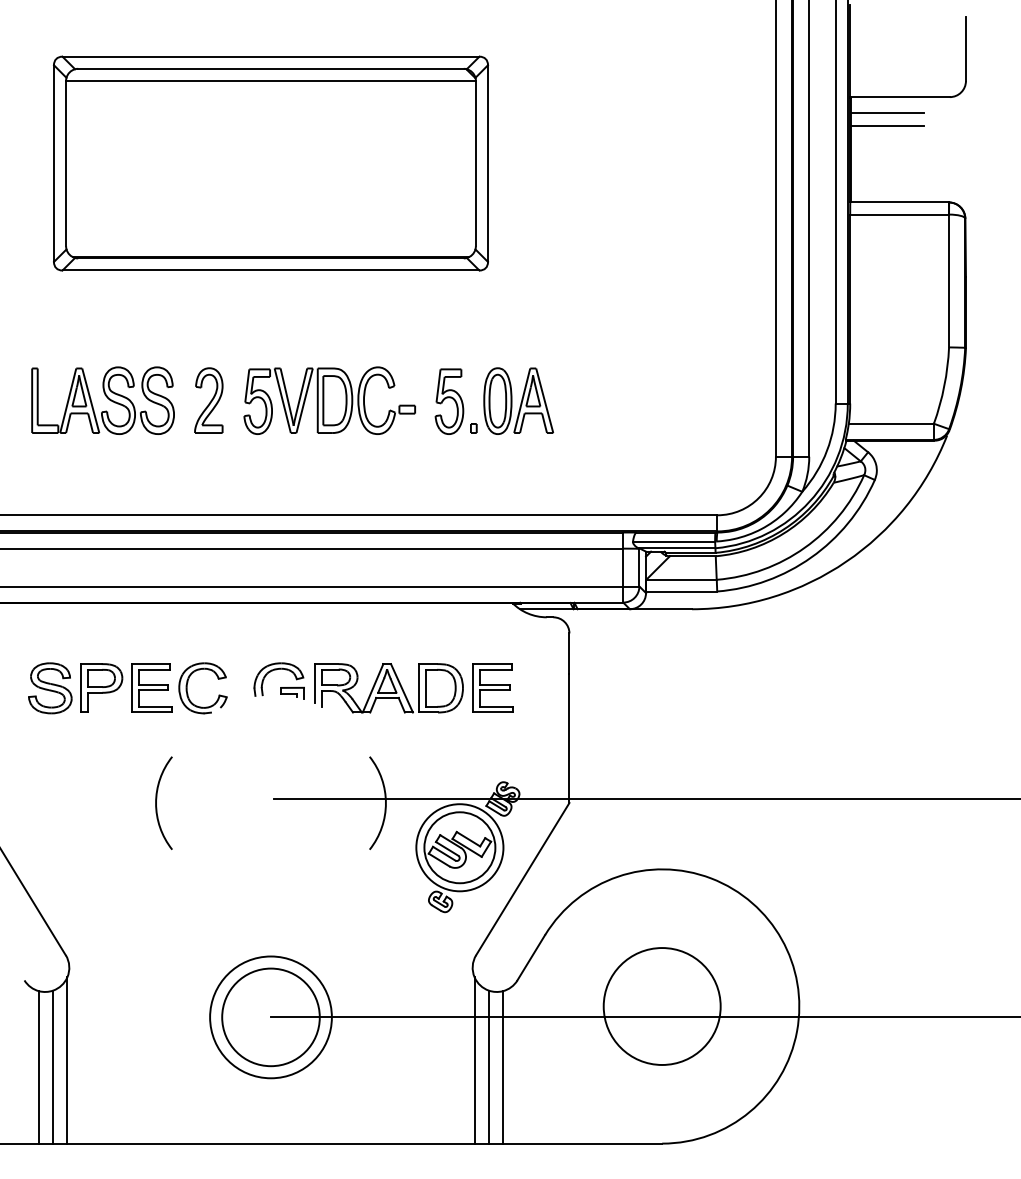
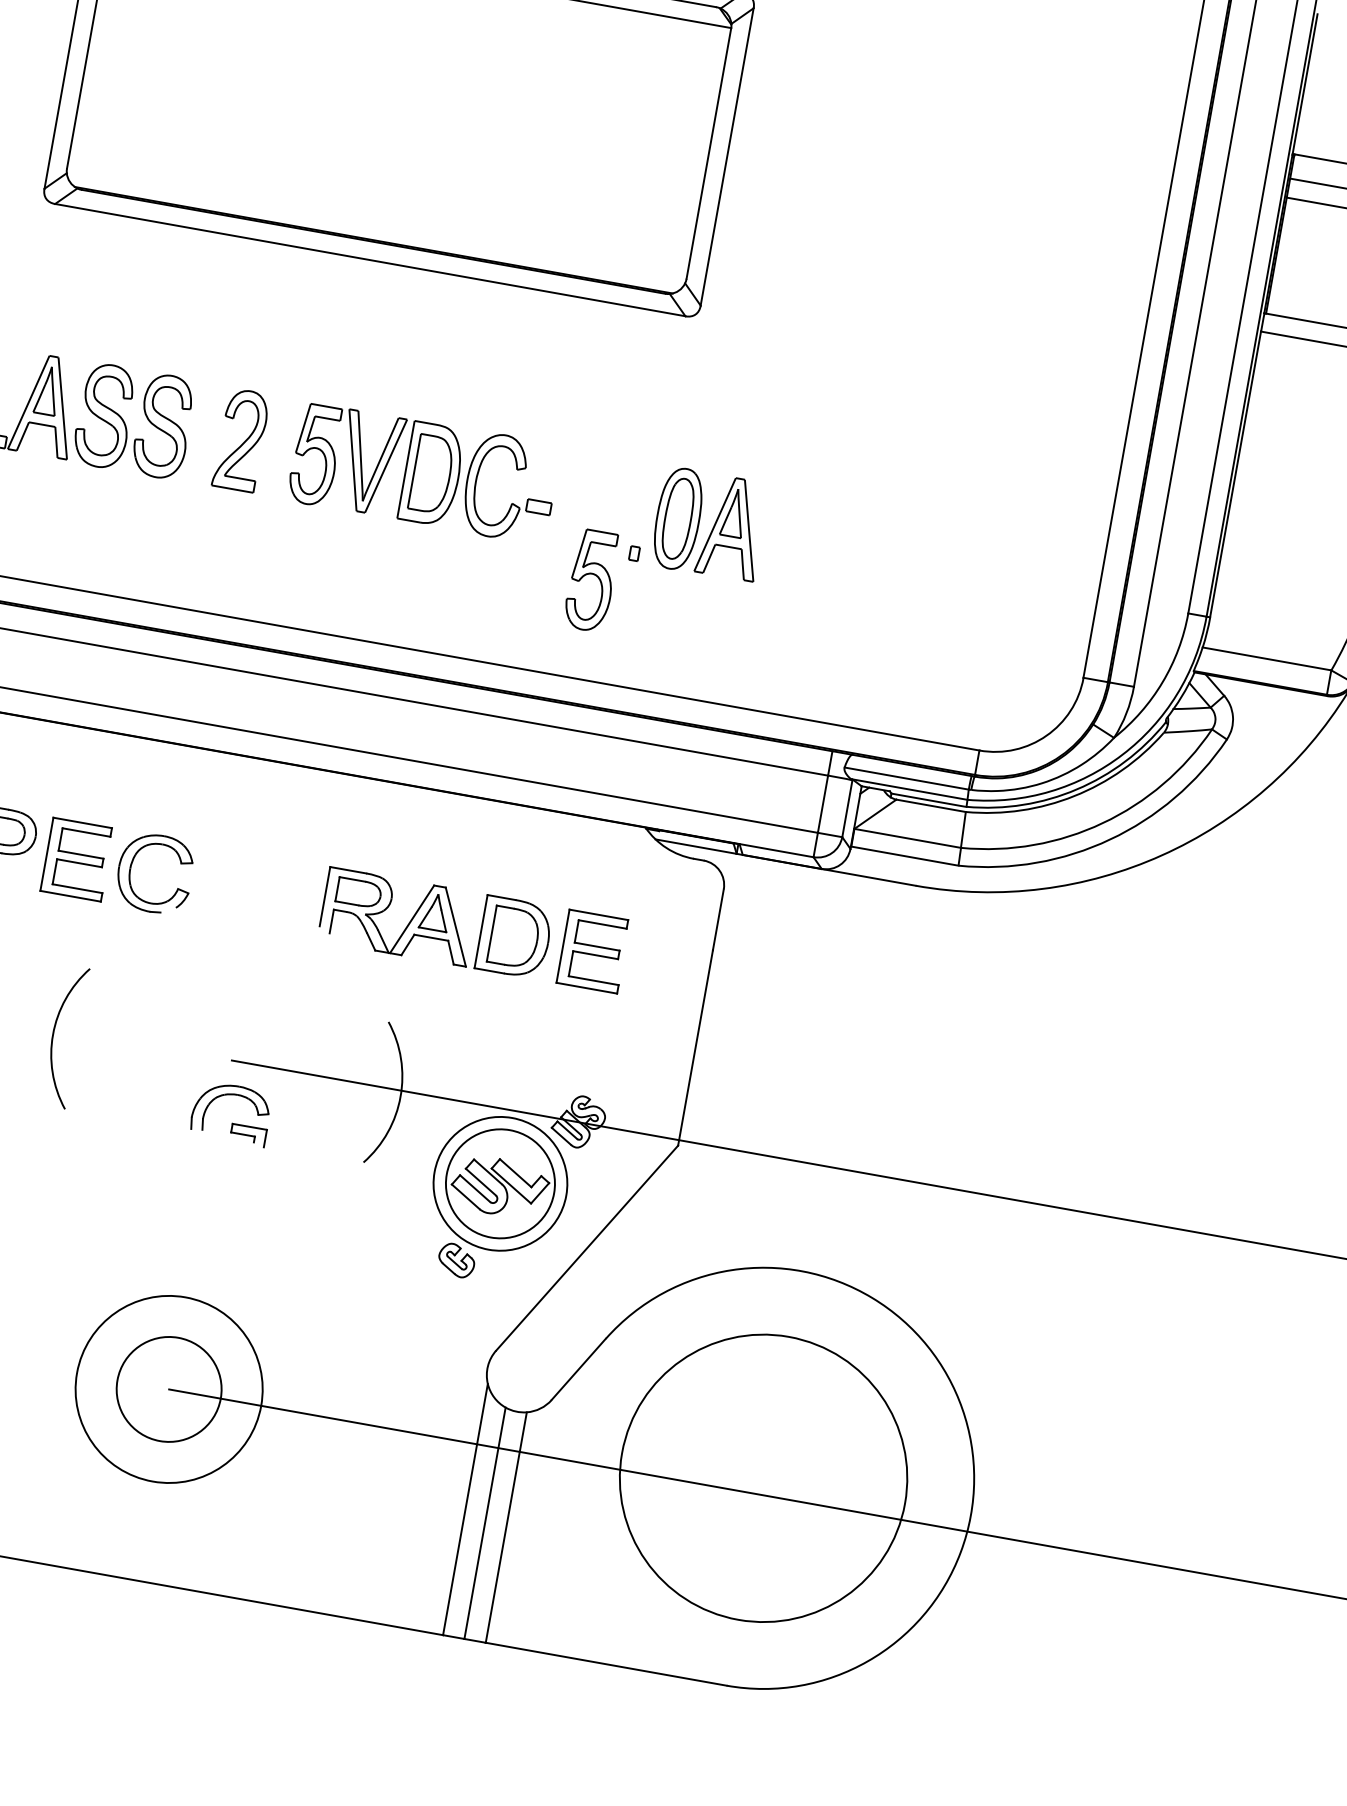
part: (449, 401) -> (591, 580), moved
part: (280, 687) -> (231, 1123), moved
circle: (661, 1006) -> (762, 1478), size x1.6
circle: (270, 1017) -> (168, 1389), size x0.7

